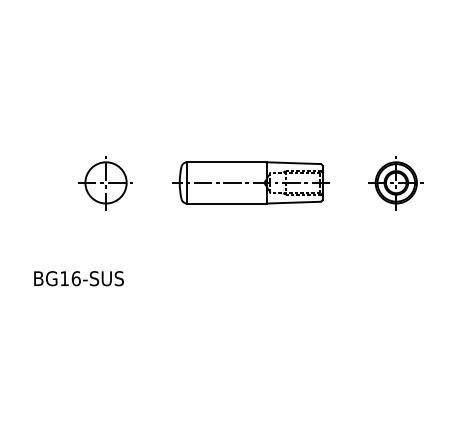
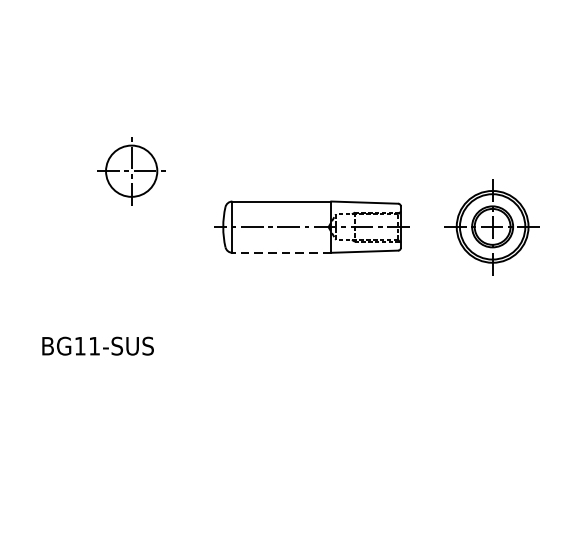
part: (105, 183) -> (130, 171), moved
part: (395, 183) -> (491, 227), size x1.4
line: (226, 203) -> (281, 252), solid -> dashed
text: (75, 278) -> (93, 345), BG16-SUS -> BG11-SUS

